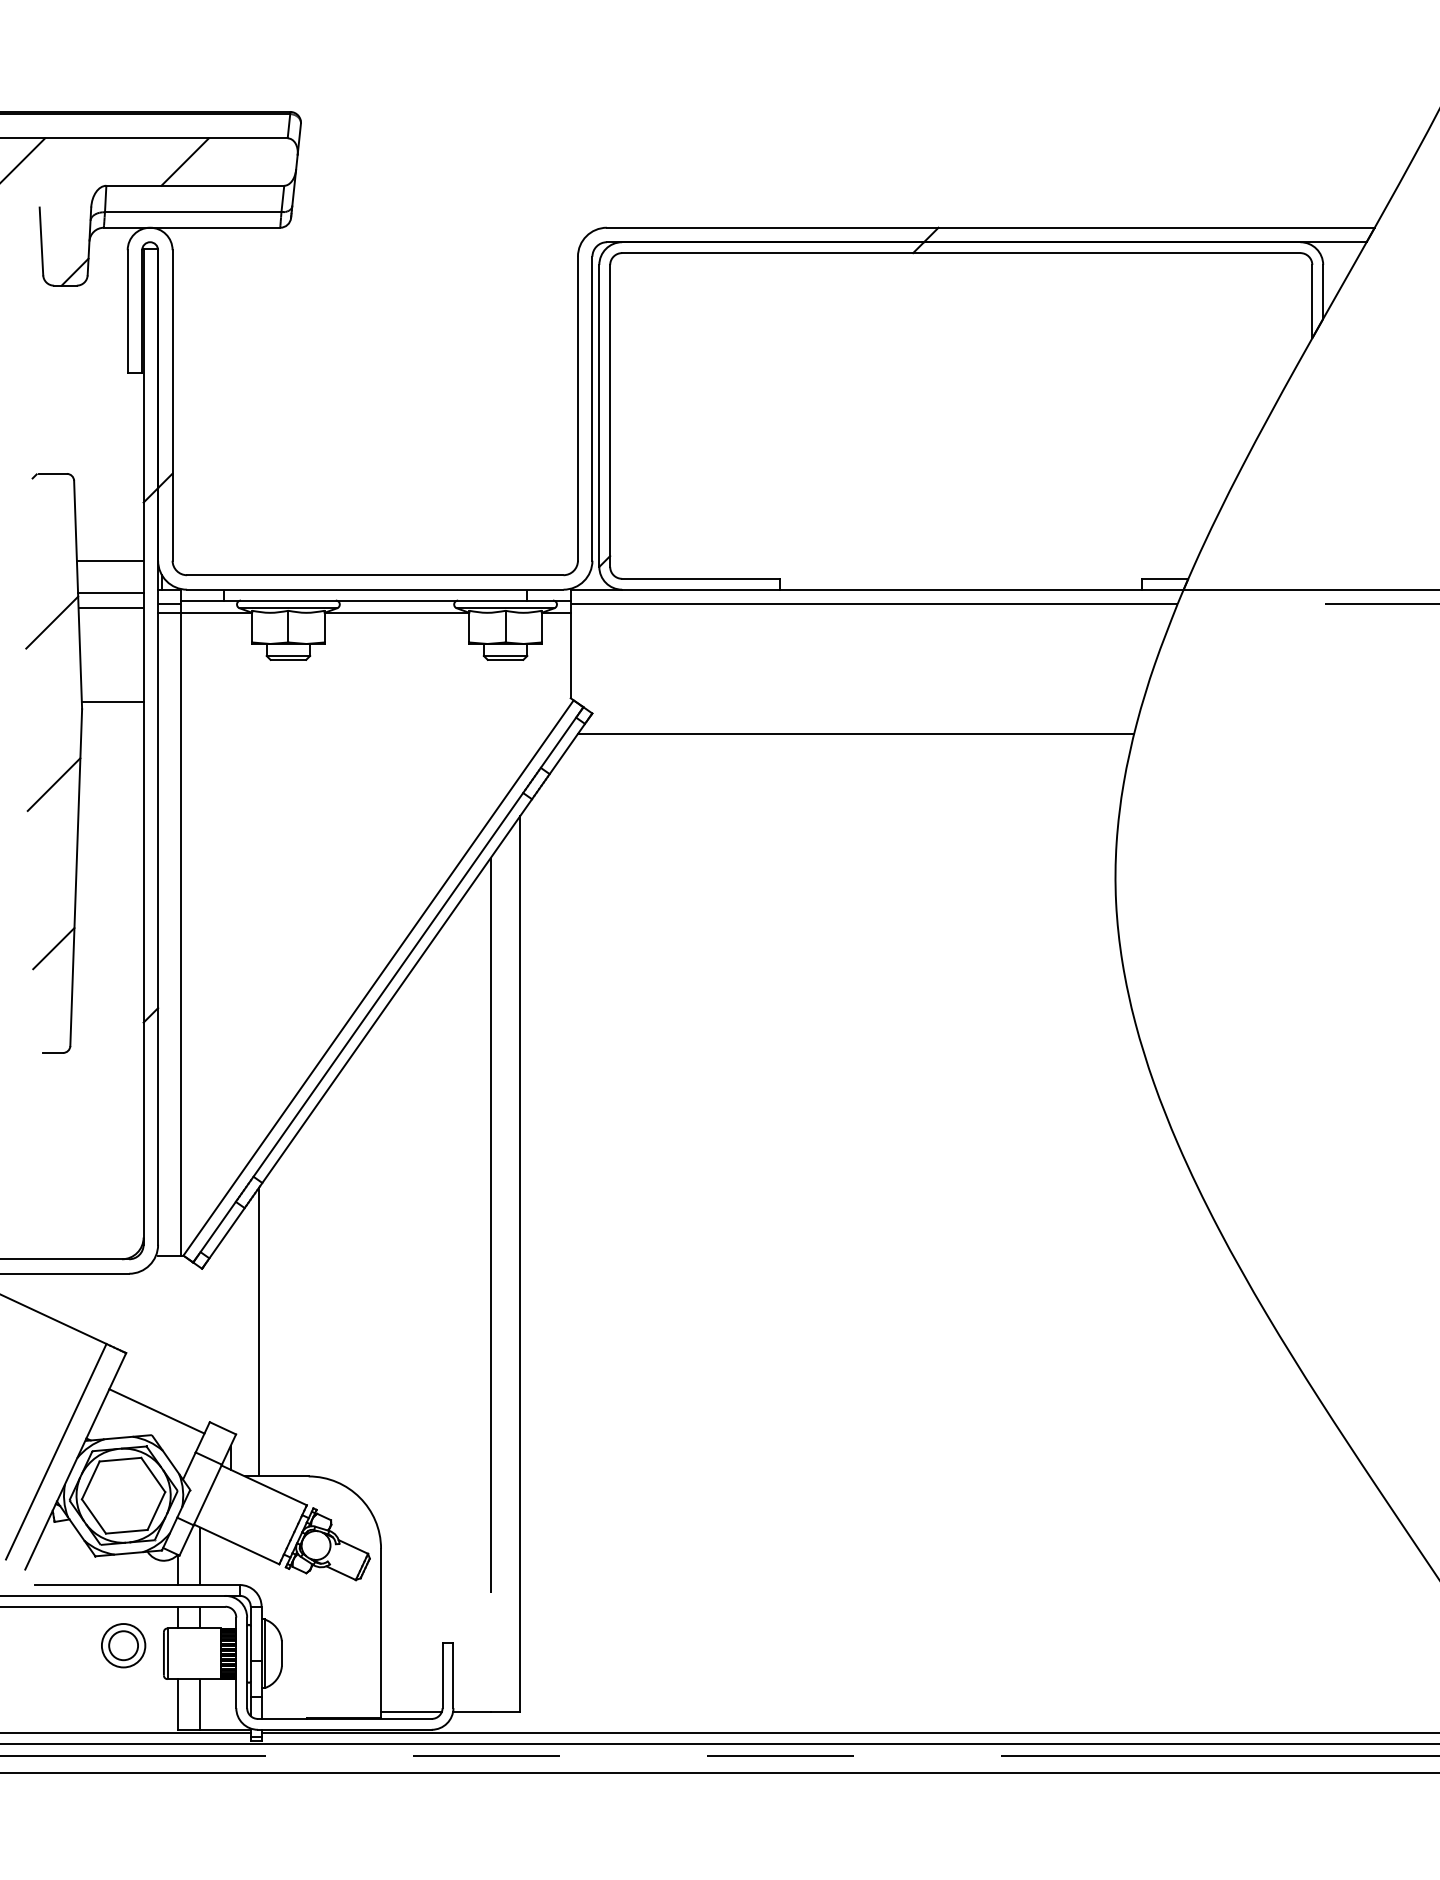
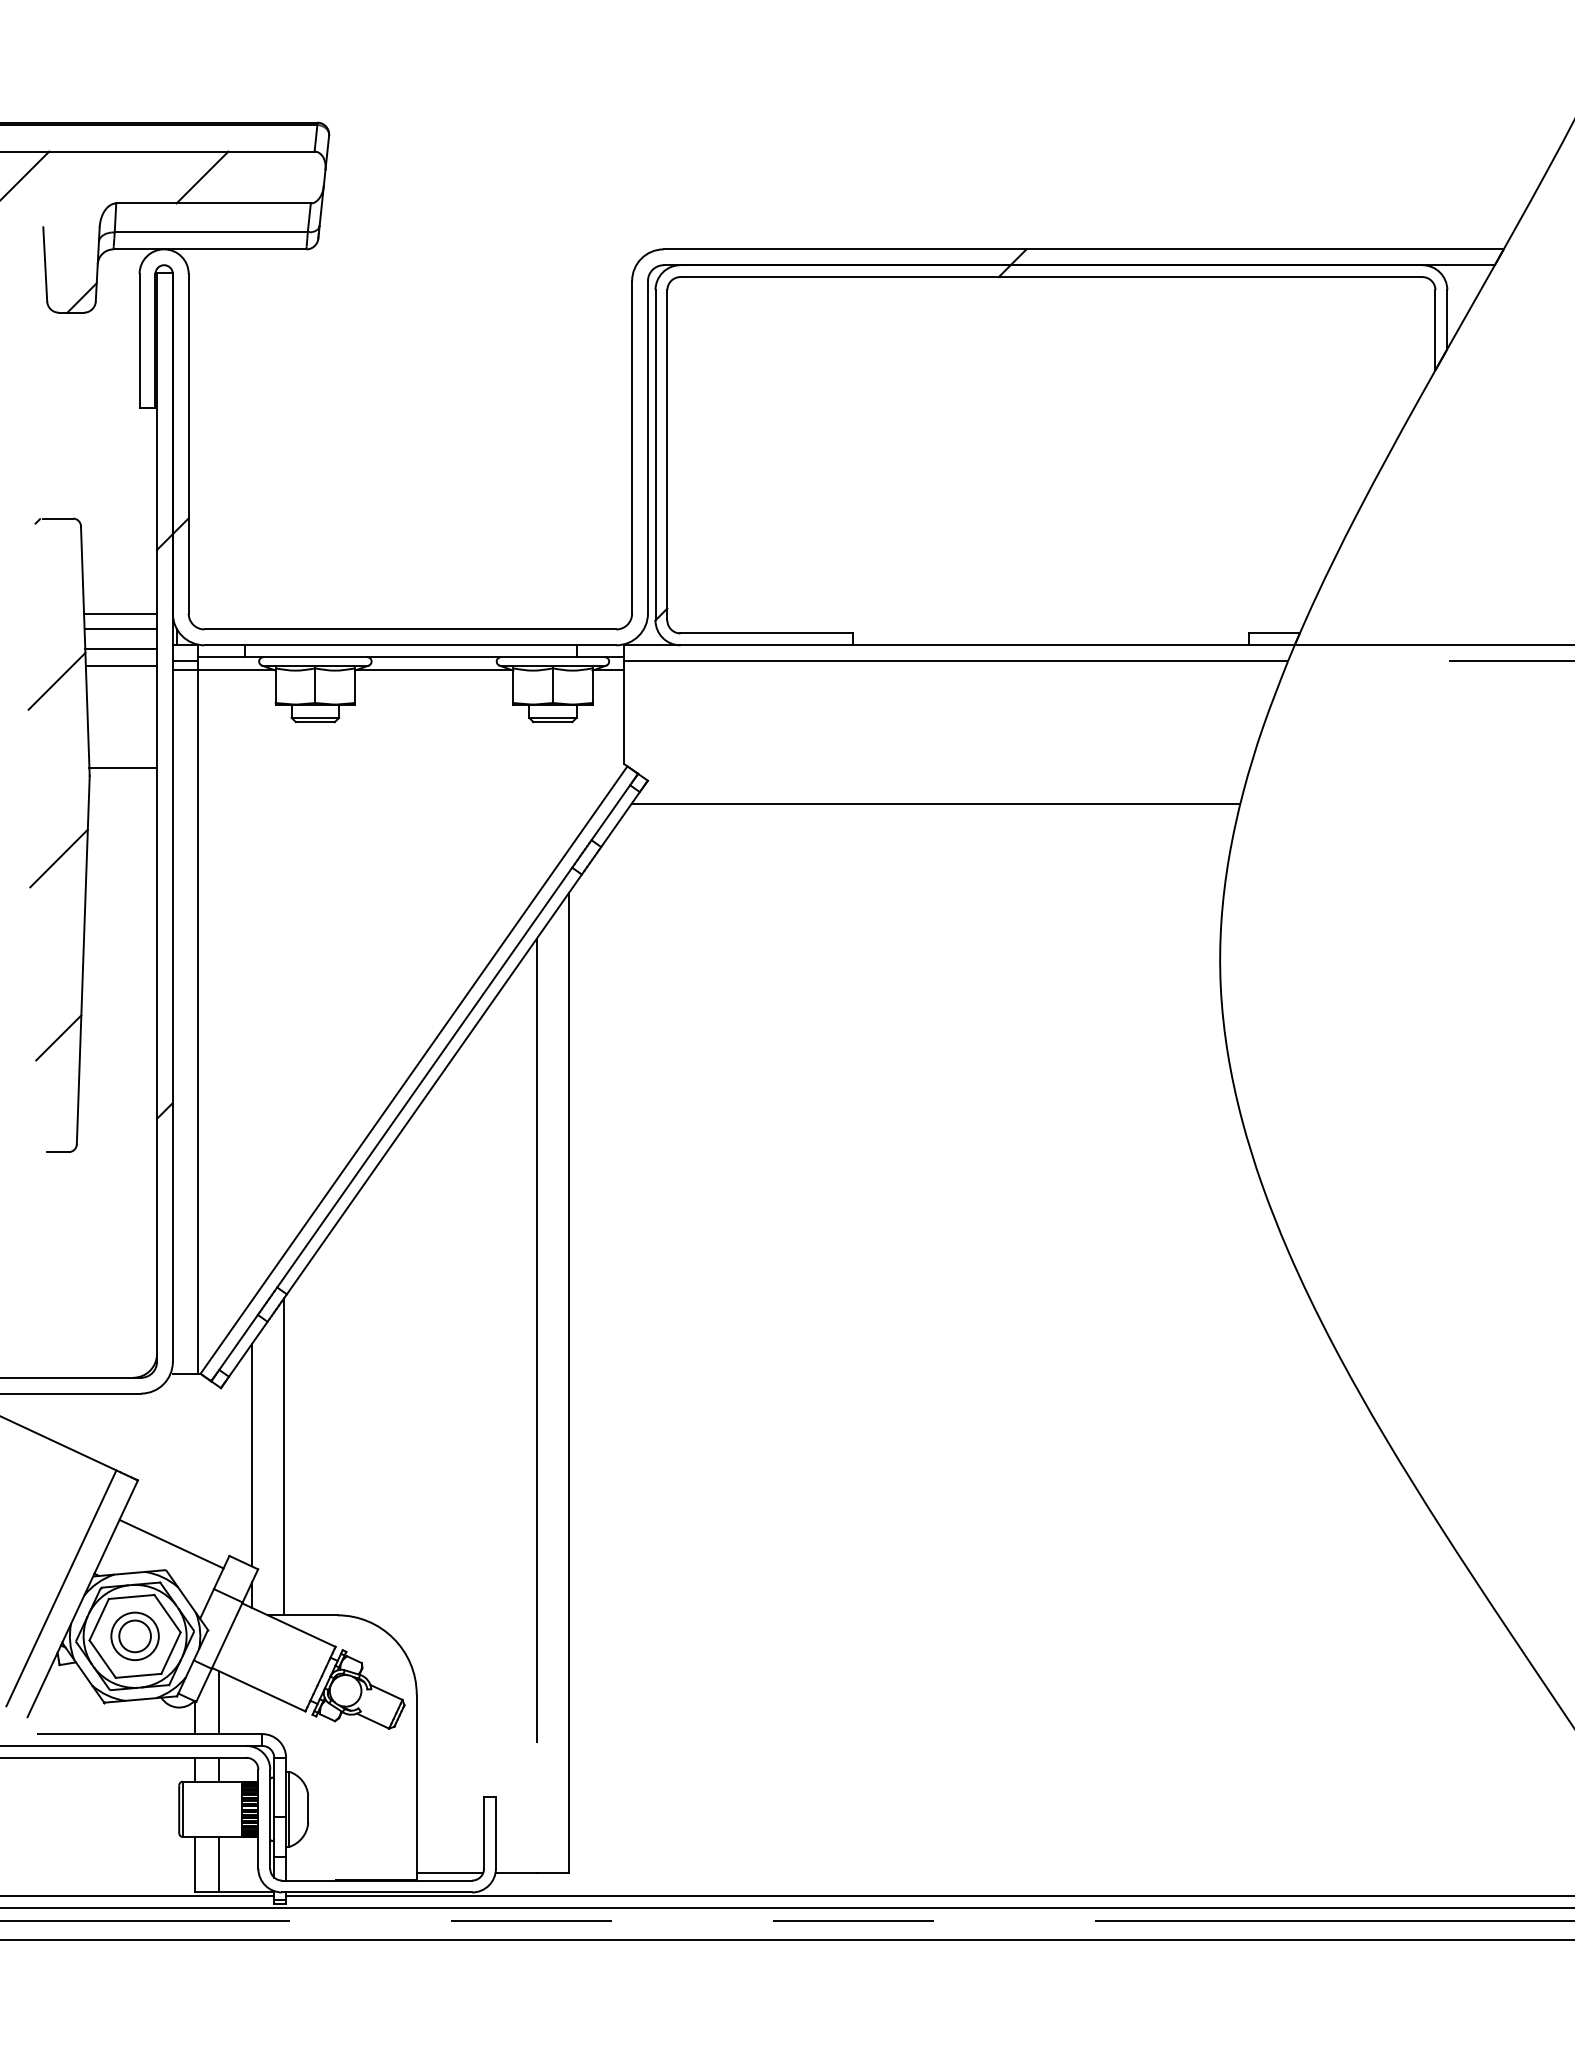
line: (110, 575) -> (120, 629), added
line: (230, 1329) -> (252, 1454), added
part: (123, 1645) -> (134, 1636), moved

